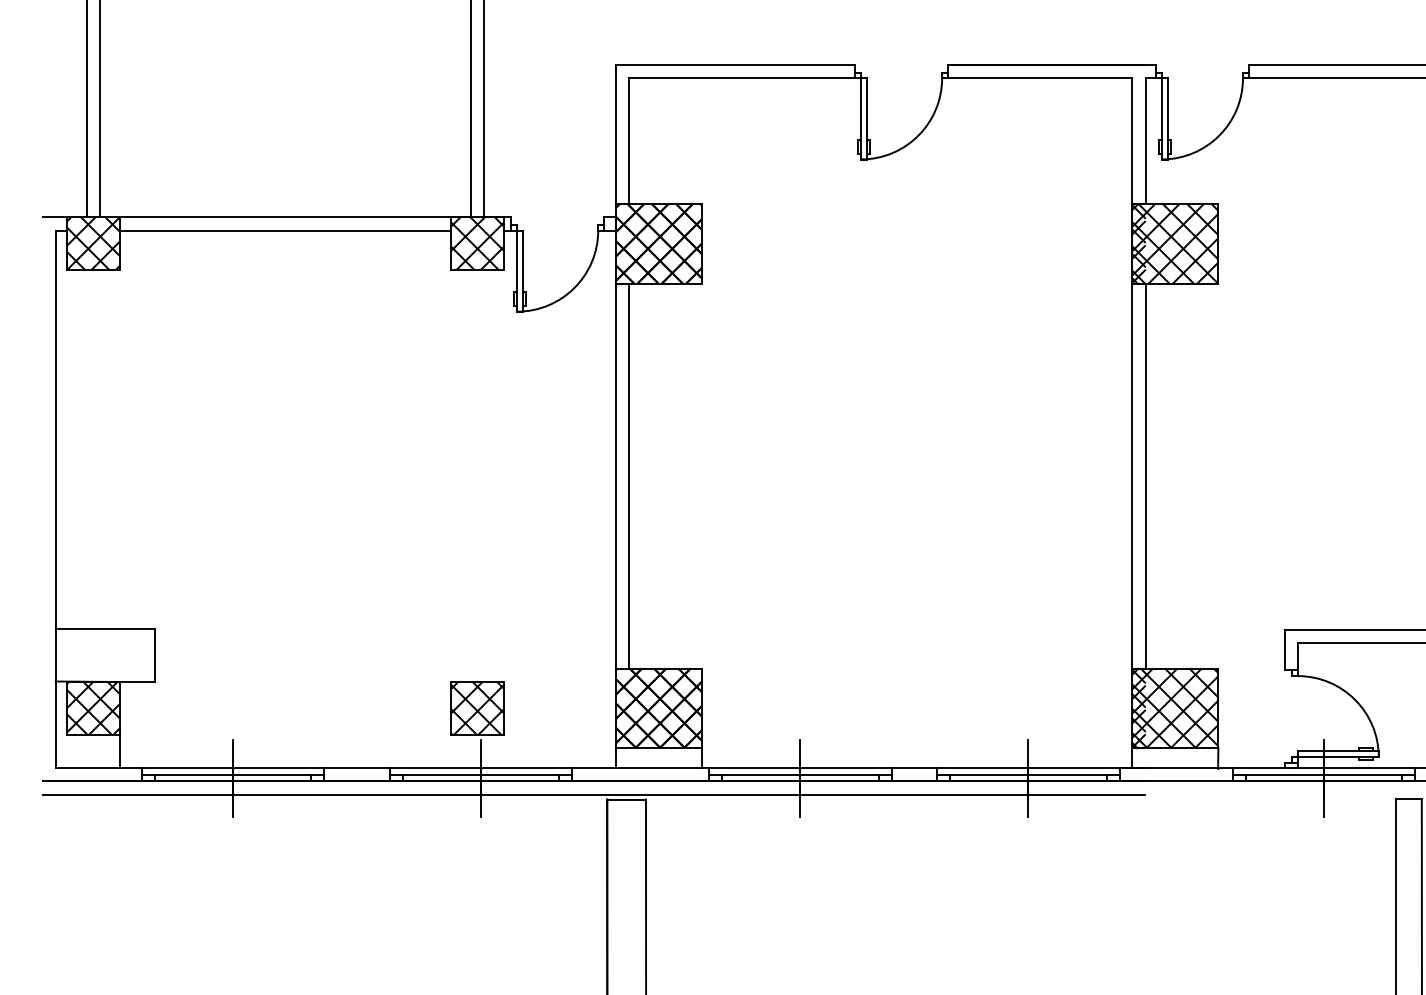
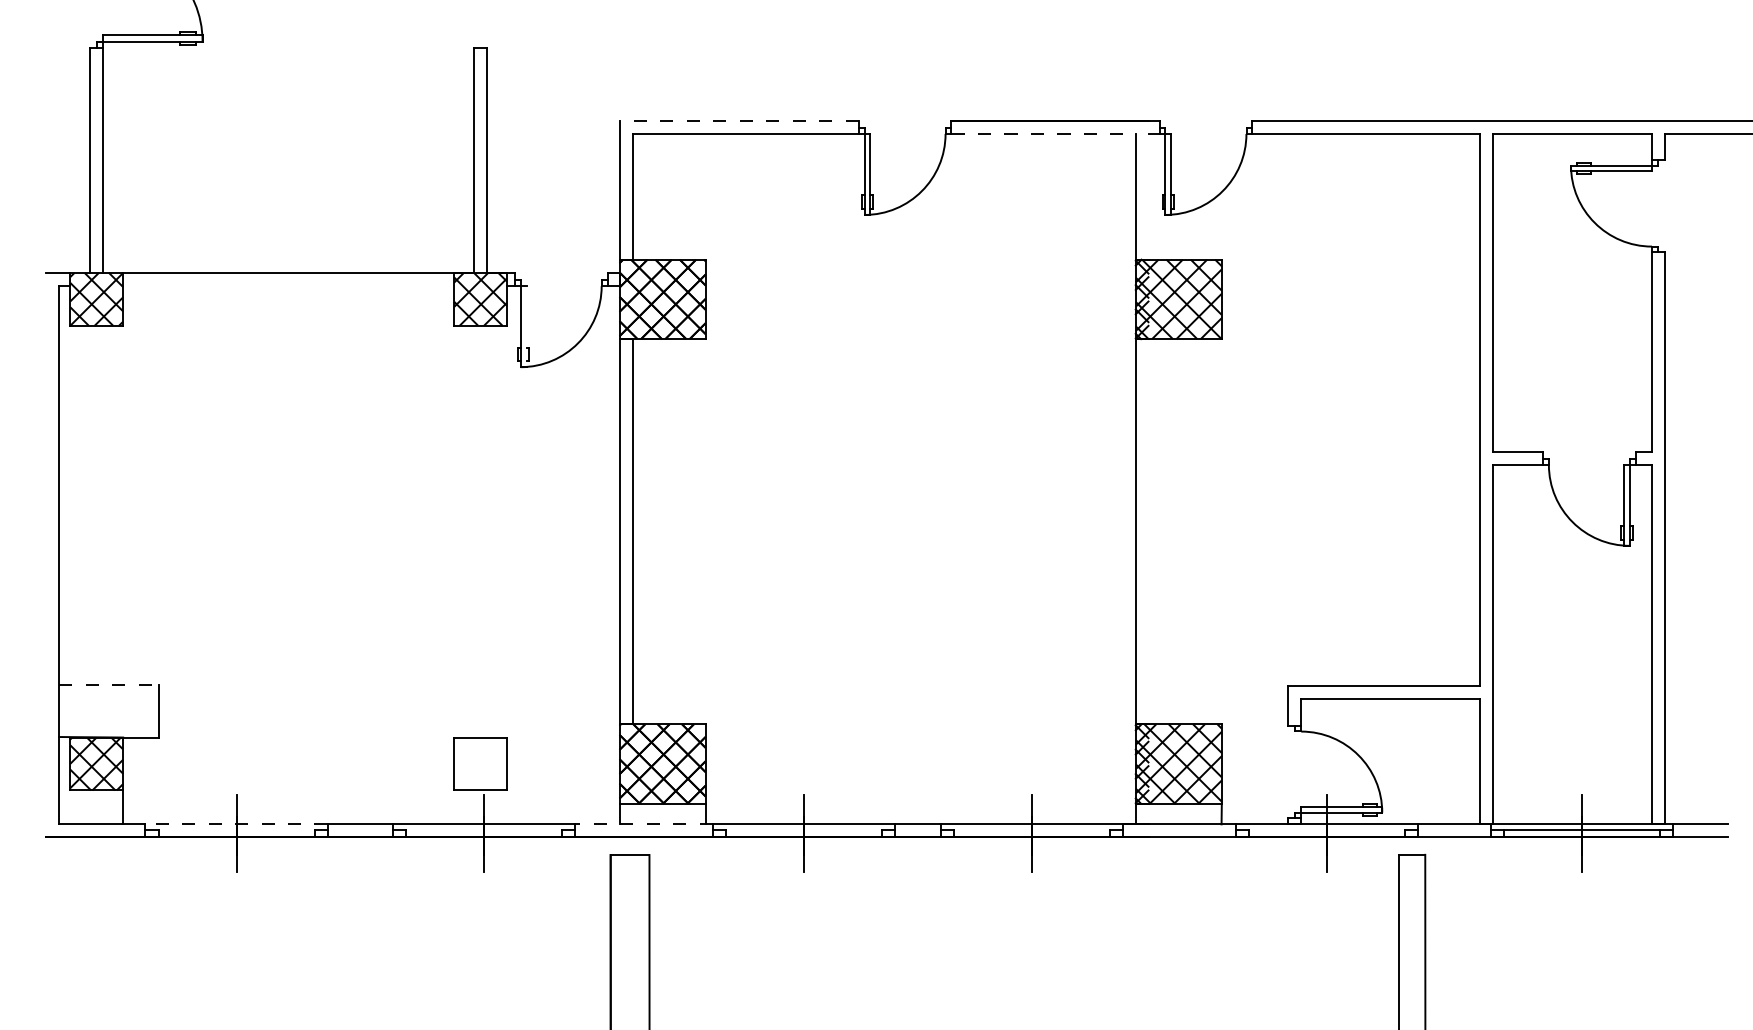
line: (736, 64) -> (739, 120), solid -> dashed
line: (1041, 77) -> (1044, 133), solid -> dashed
line: (1146, 140) -> (1149, 196), removed
line: (285, 230) -> (288, 286), removed
line: (523, 270) -> (526, 326), removed
line: (1146, 475) -> (1149, 531), removed
line: (105, 628) -> (108, 684), solid -> dashed
hatch: (477, 707) -> (480, 763), removed
line: (233, 767) -> (236, 823), solid -> dashed
line: (641, 767) -> (644, 823), solid -> dashed
line: (233, 774) -> (236, 830), removed
line: (481, 774) -> (484, 830), removed
line: (800, 774) -> (803, 830), removed
line: (1028, 774) -> (1031, 830), removed
line: (1324, 774) -> (1327, 830), removed
line: (594, 794) -> (597, 850), removed

